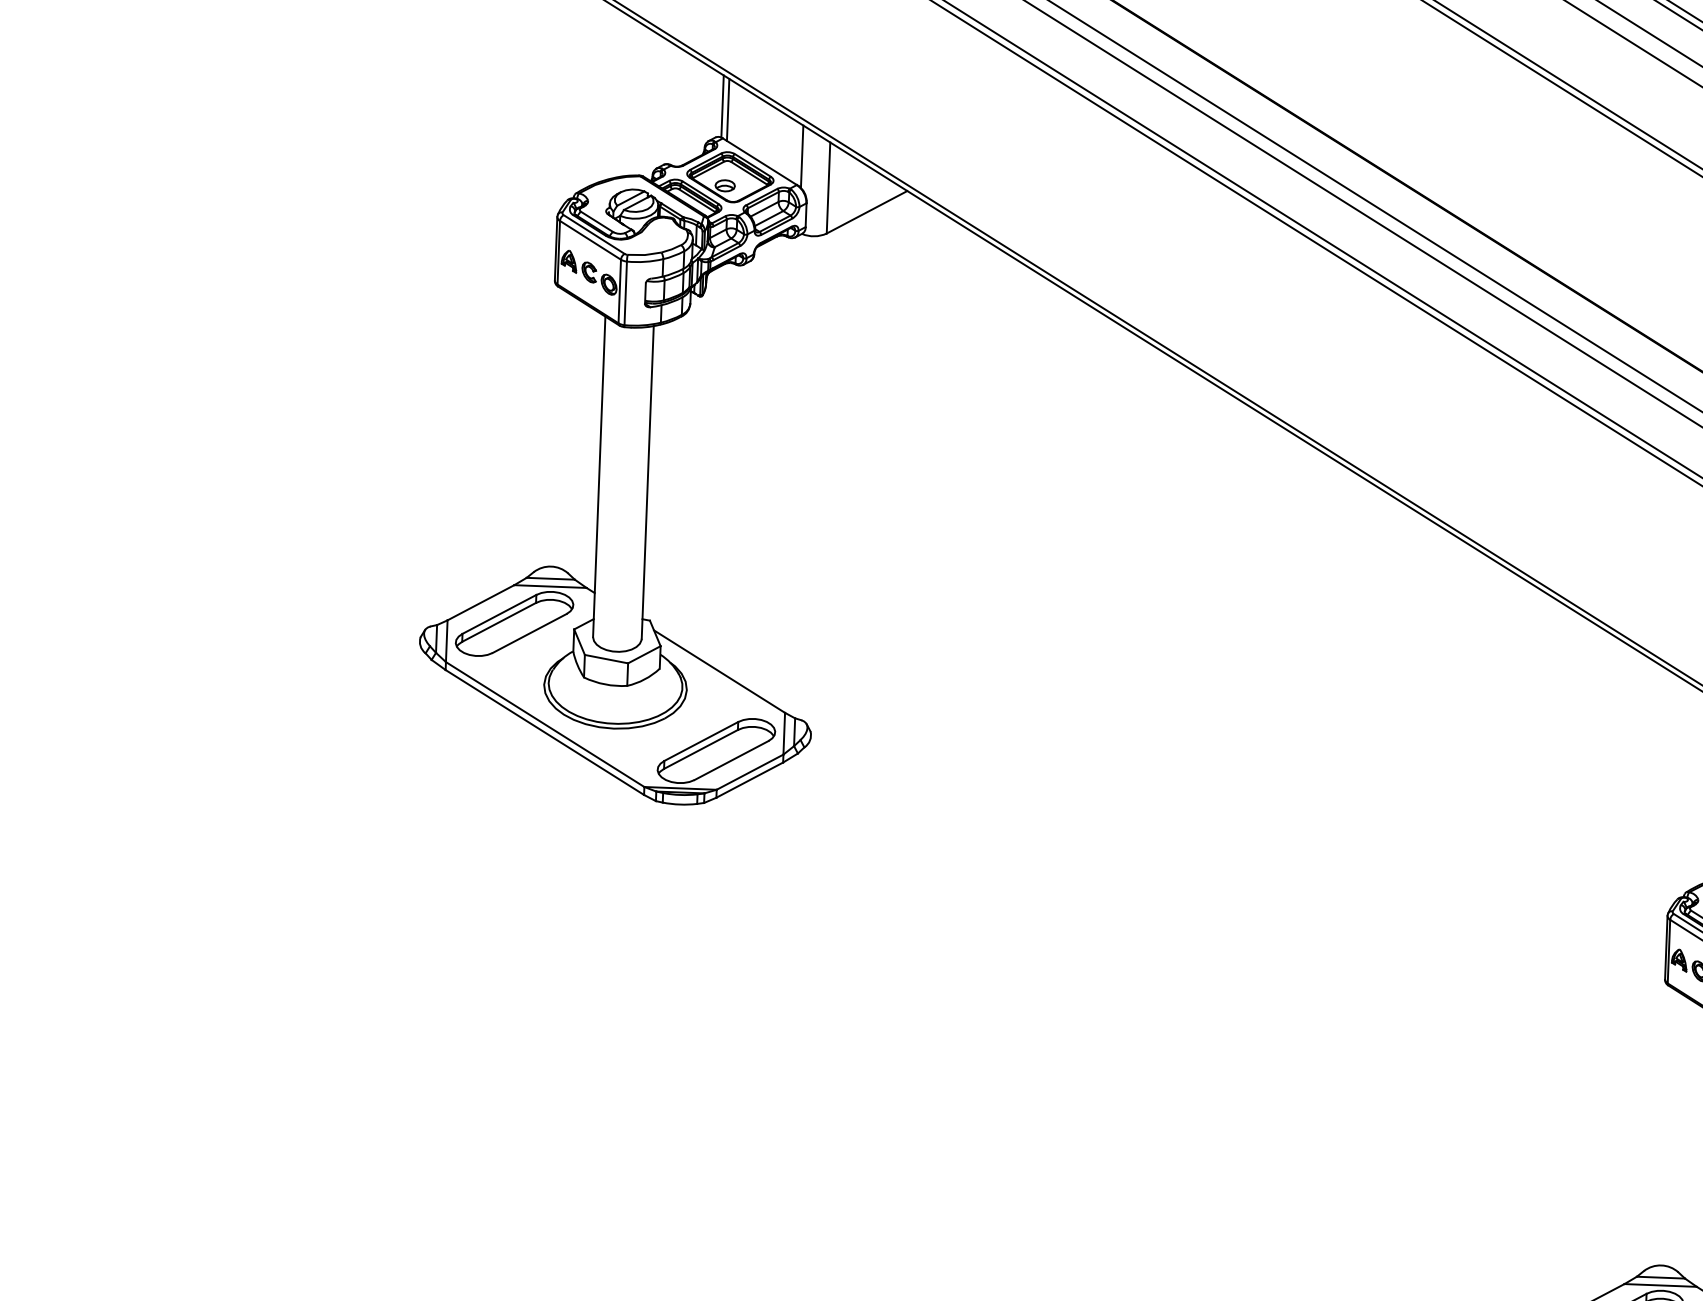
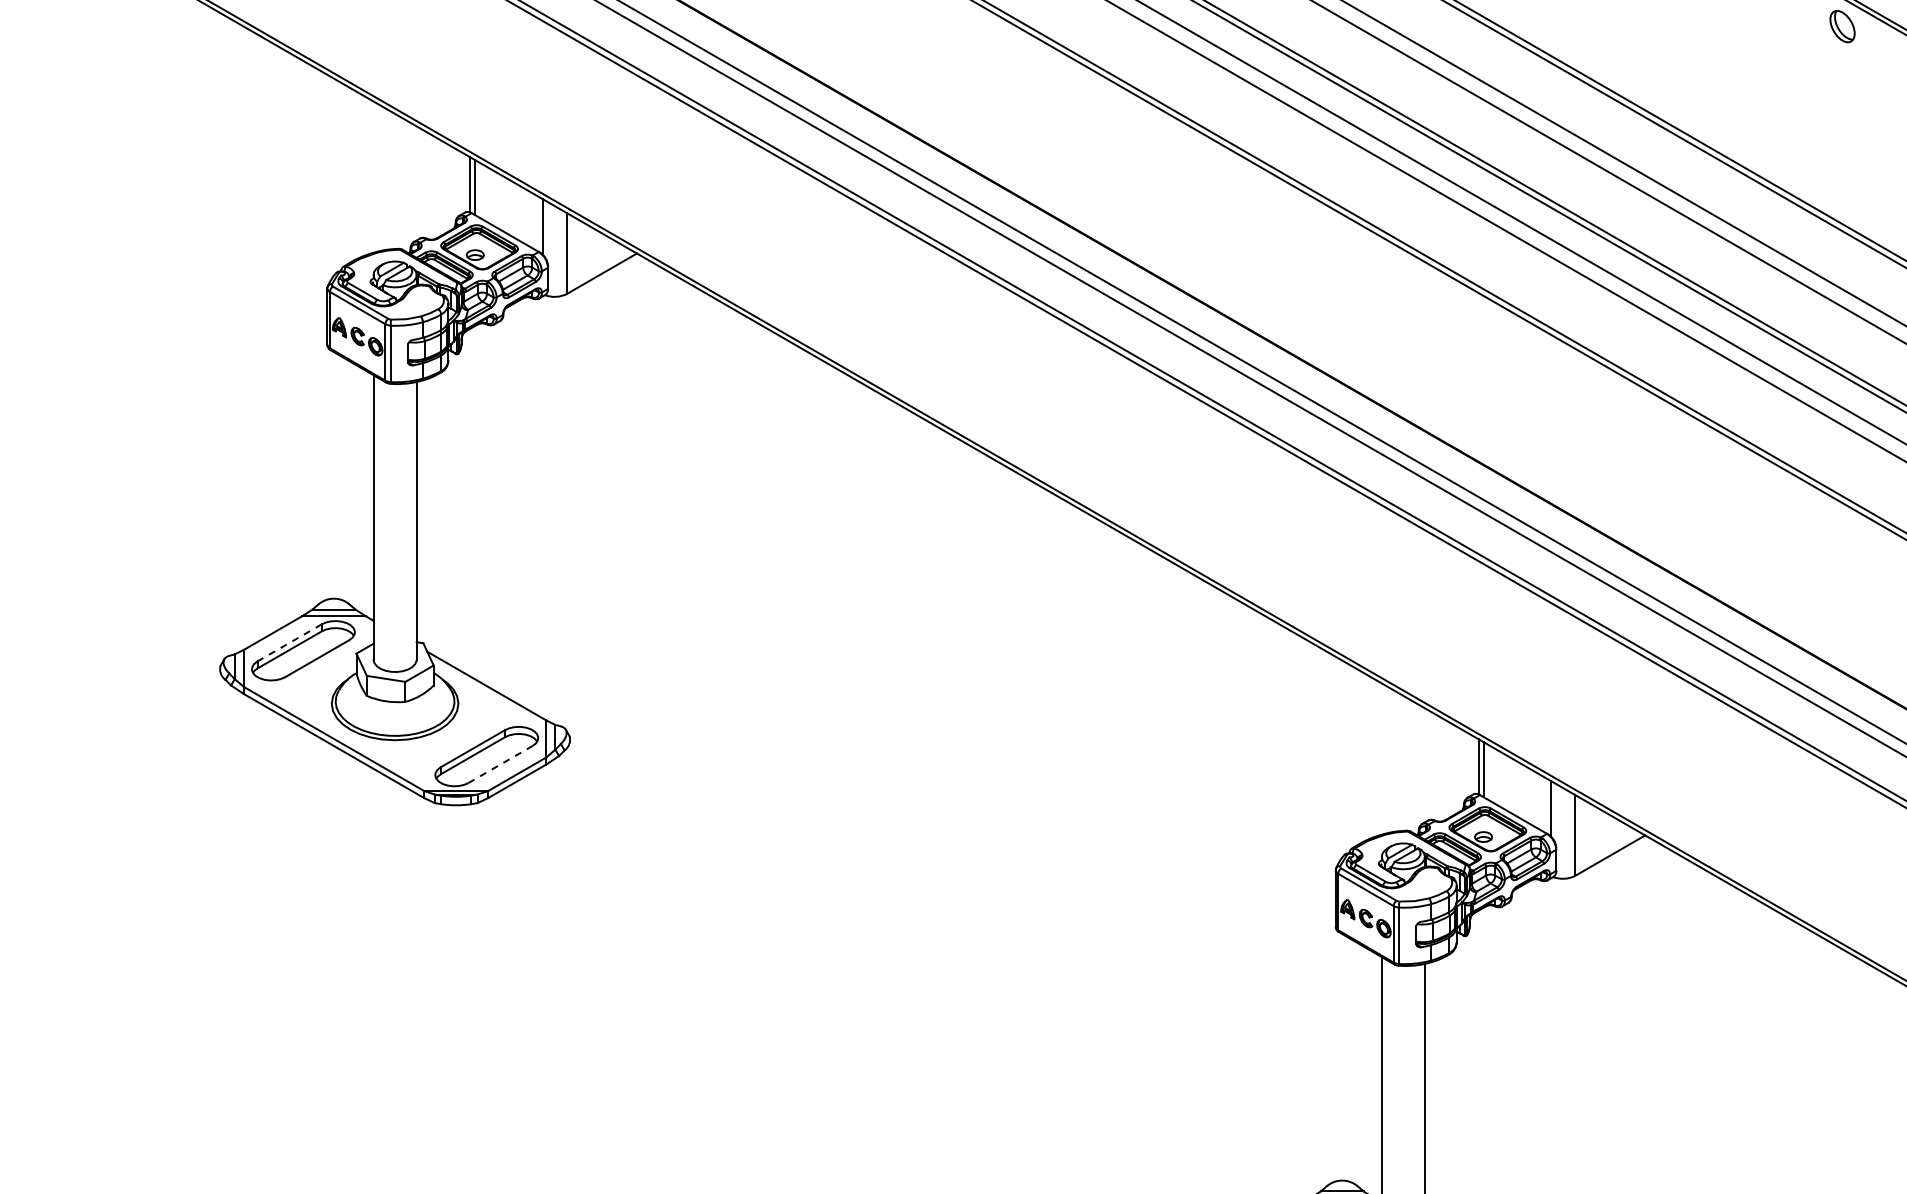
line: (499, 615) -> (289, 643), solid -> dashed
line: (731, 760) -> (500, 764), solid -> dashed

